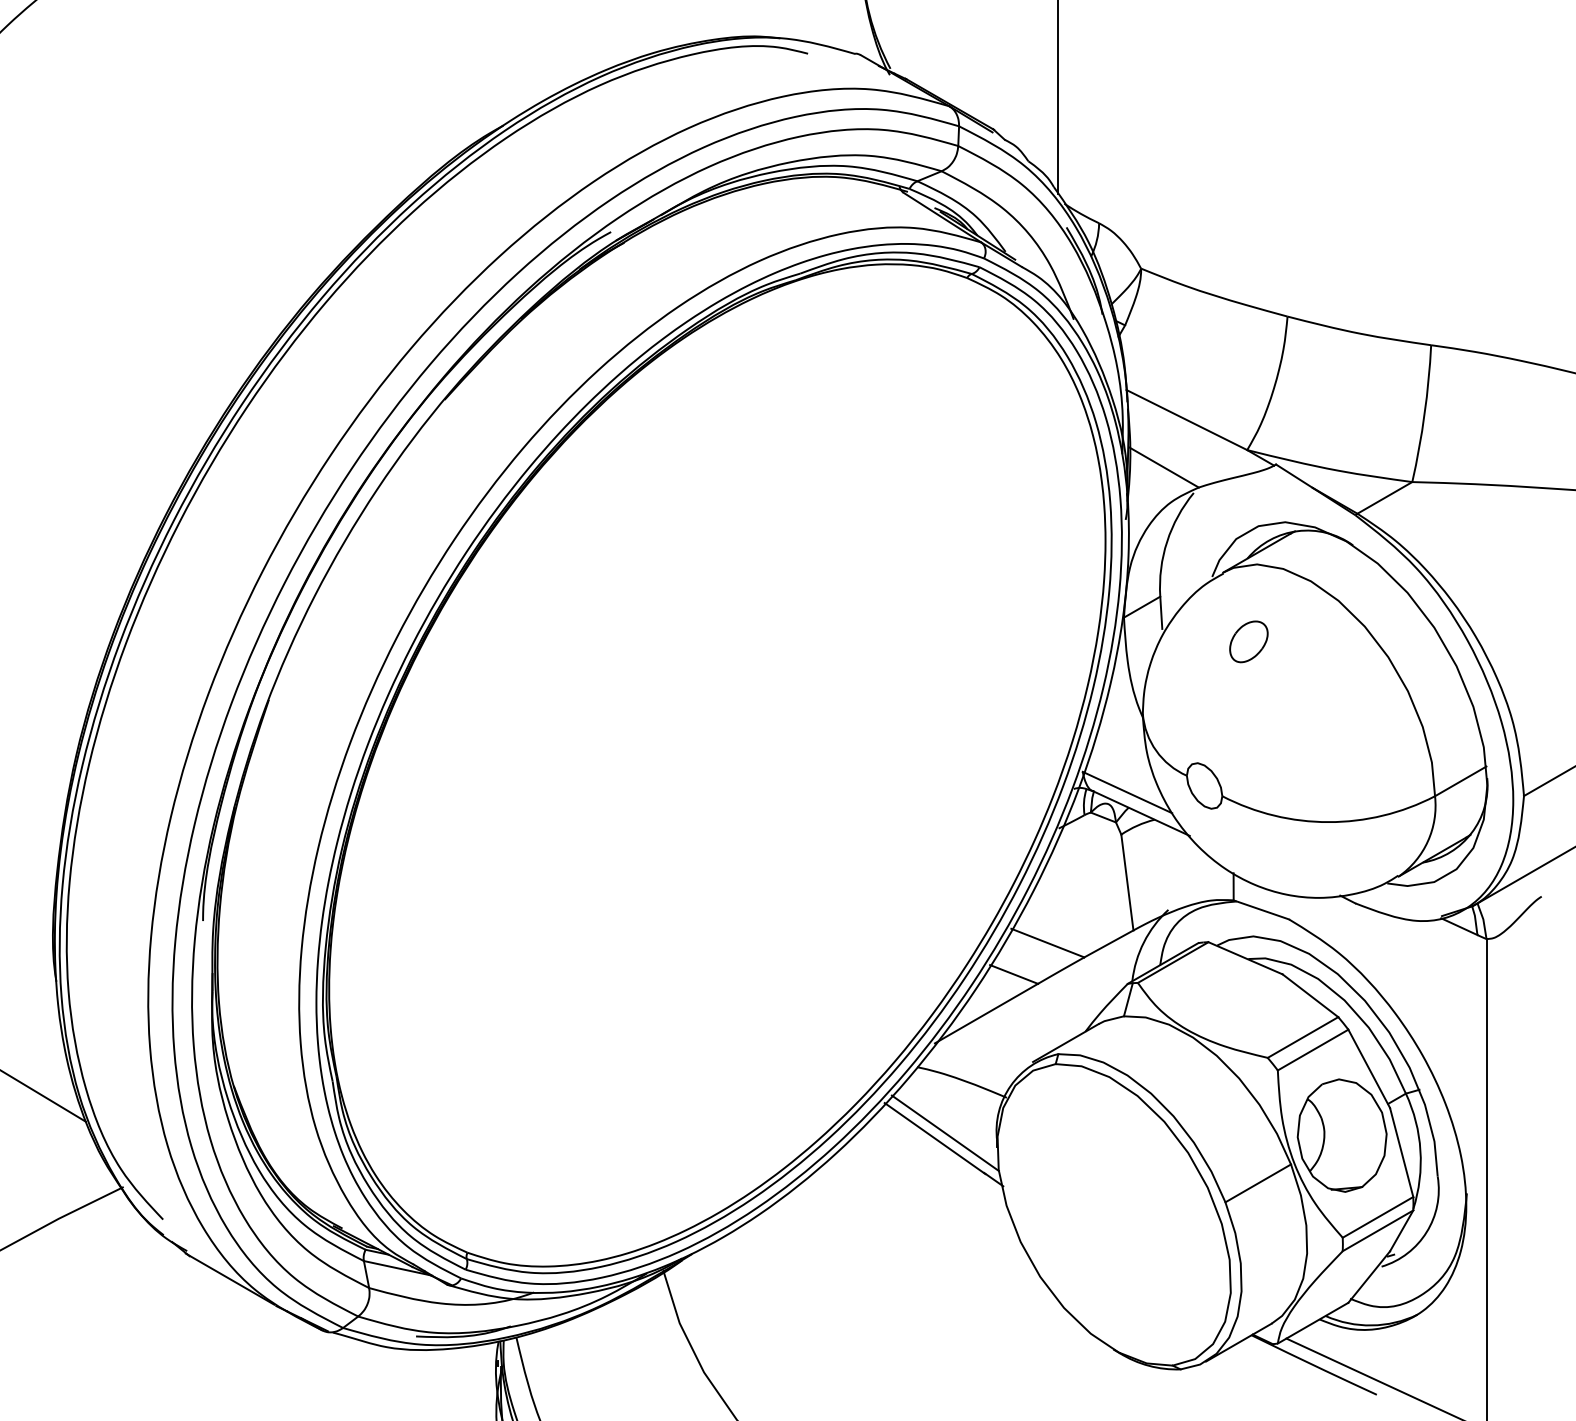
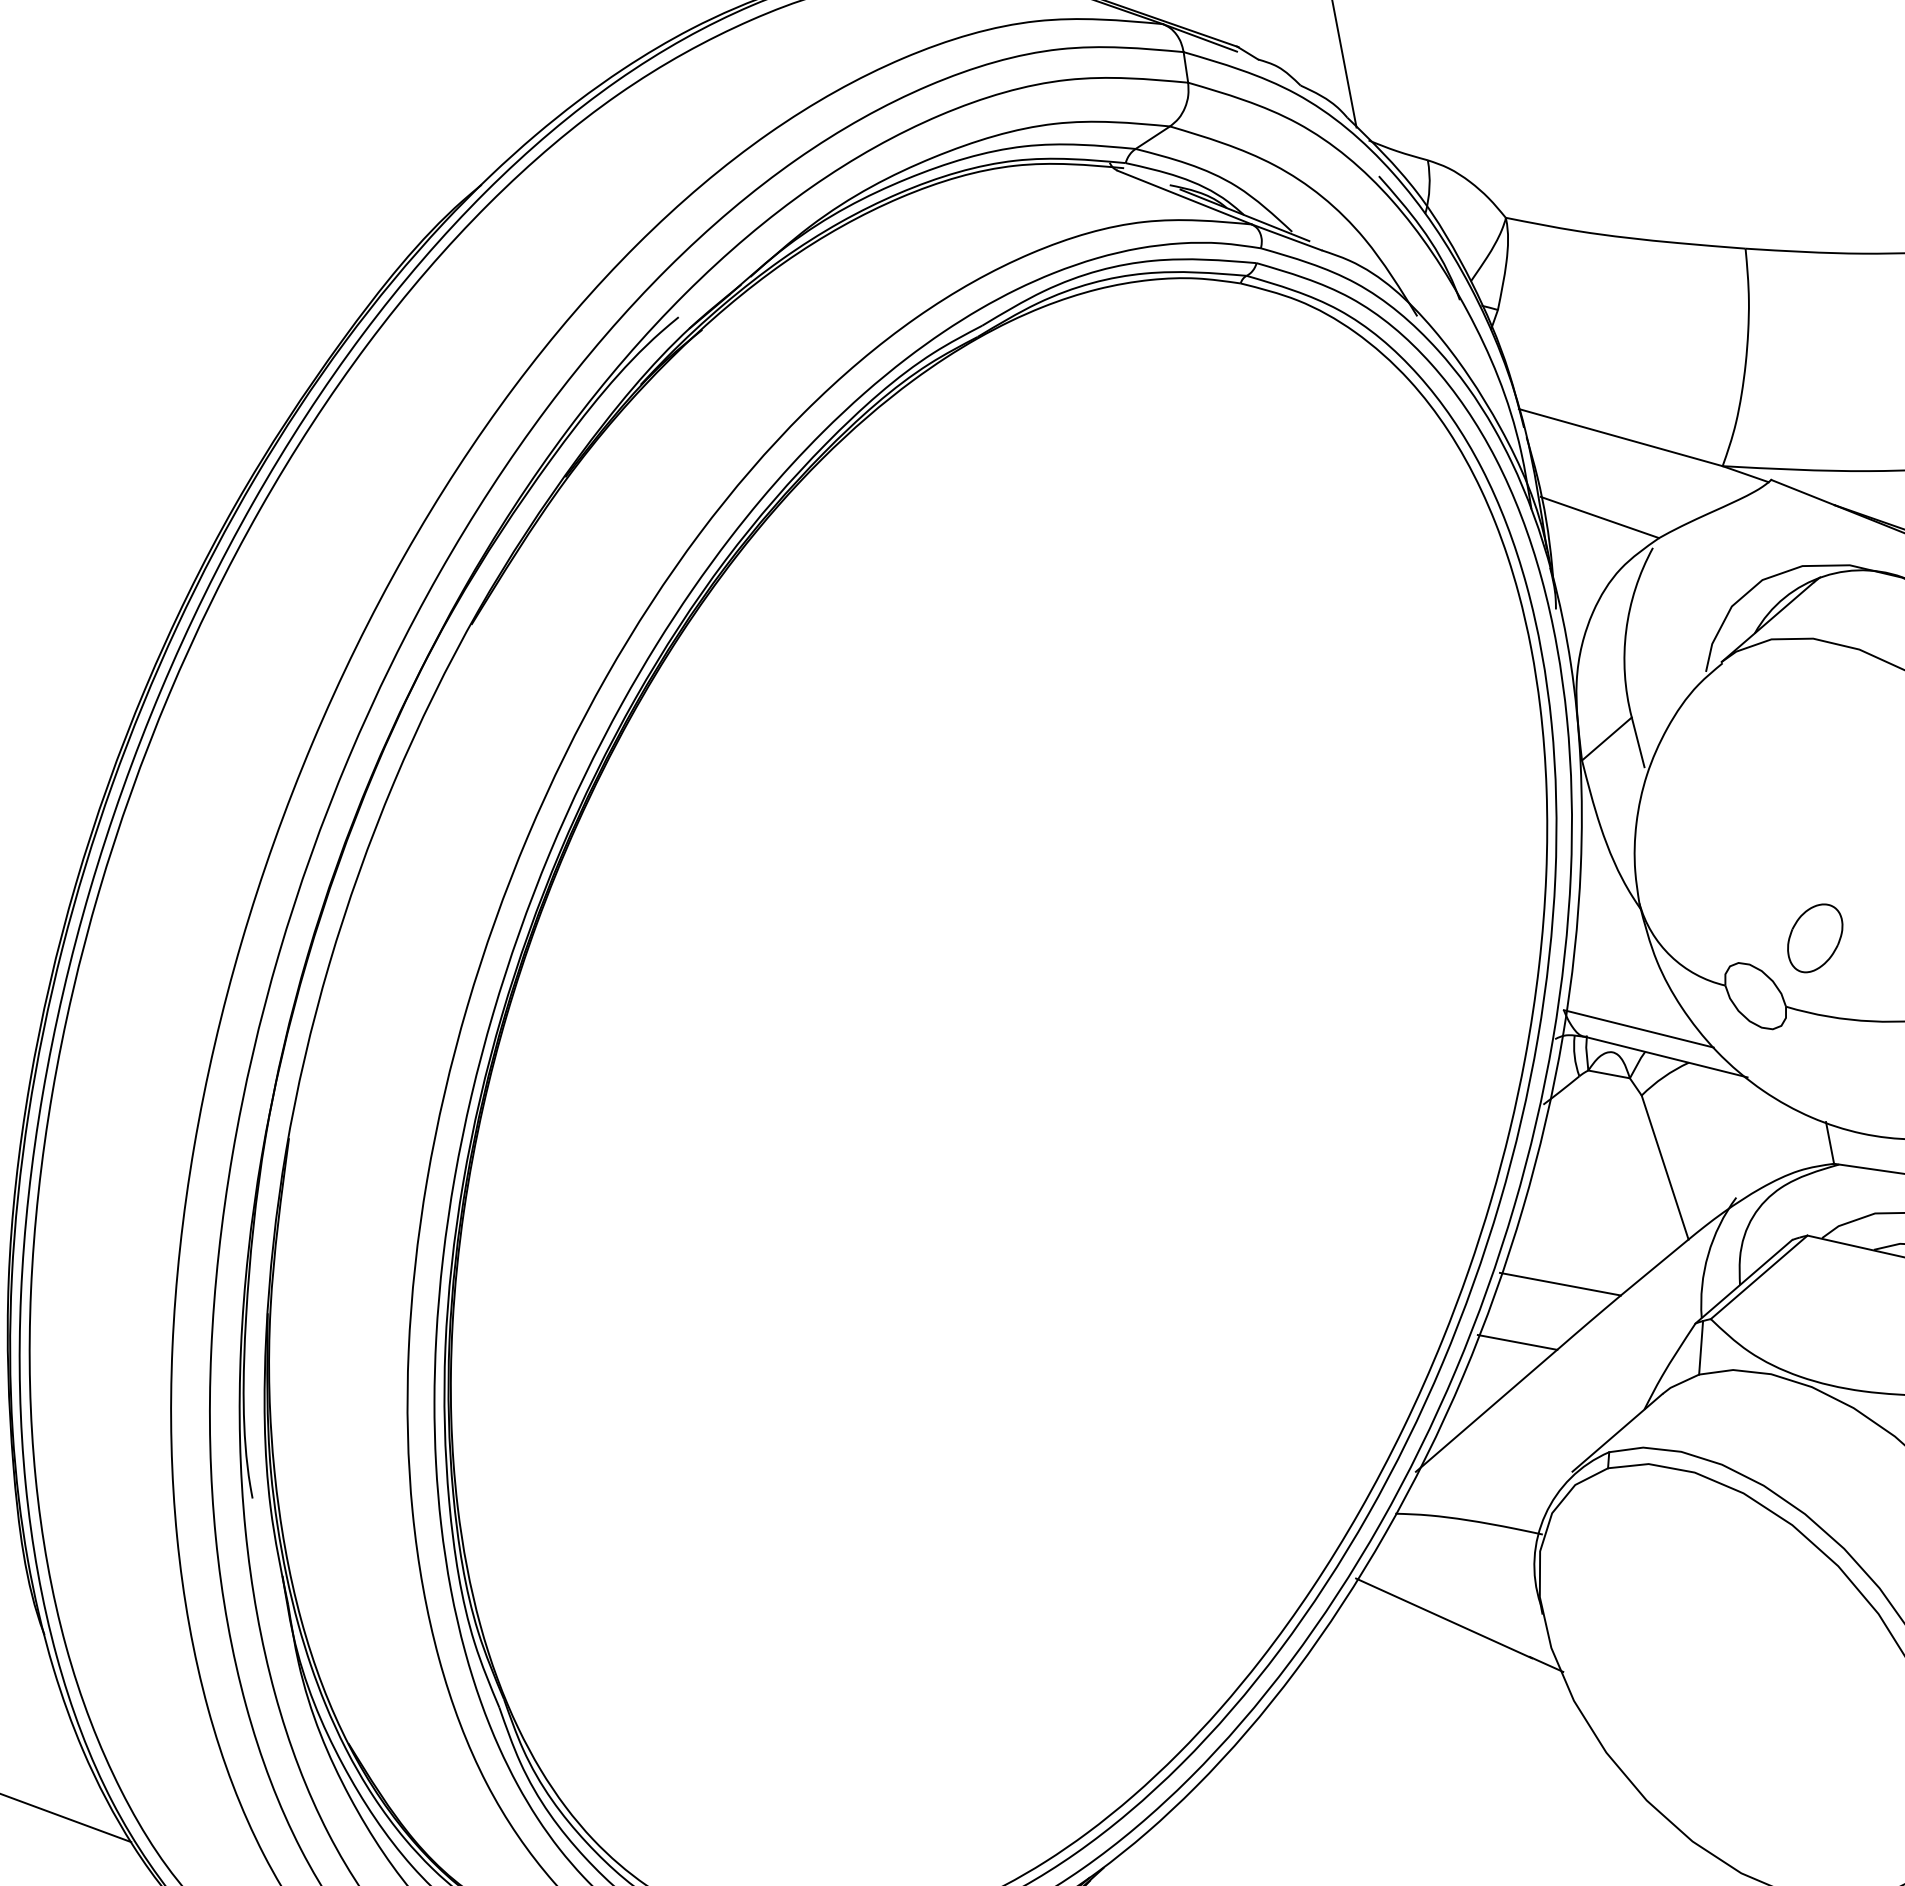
part: (1248, 641) -> (1814, 937), moved
line: (944, 1132) -> (1456, 1606), removed

